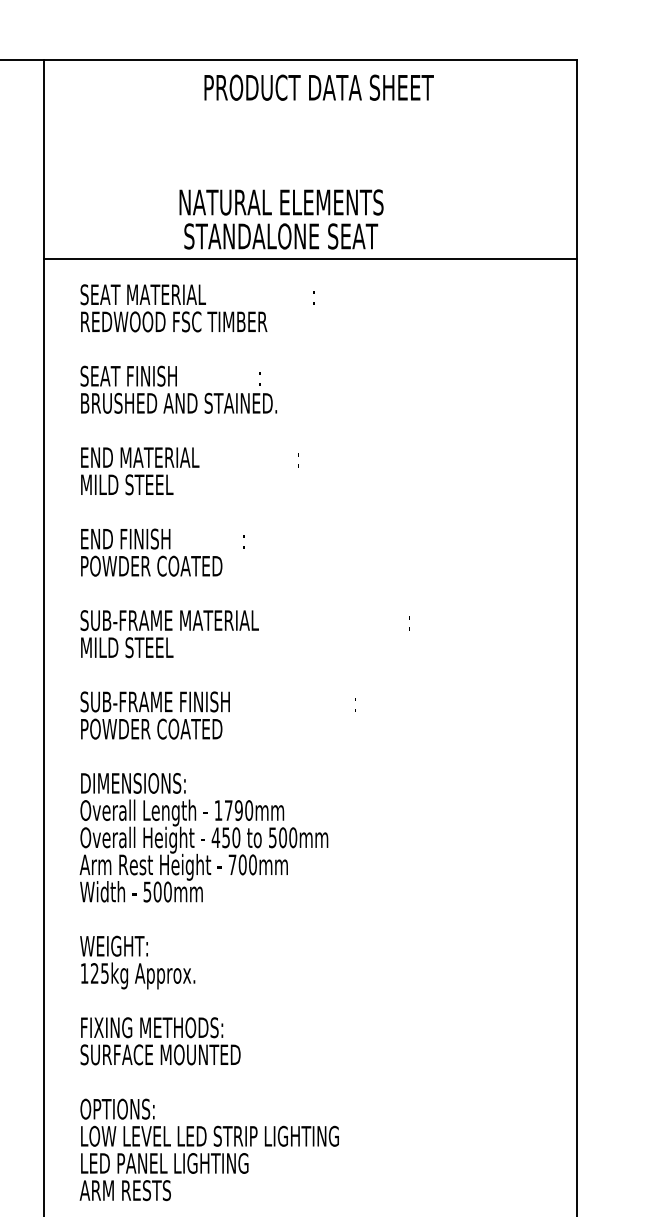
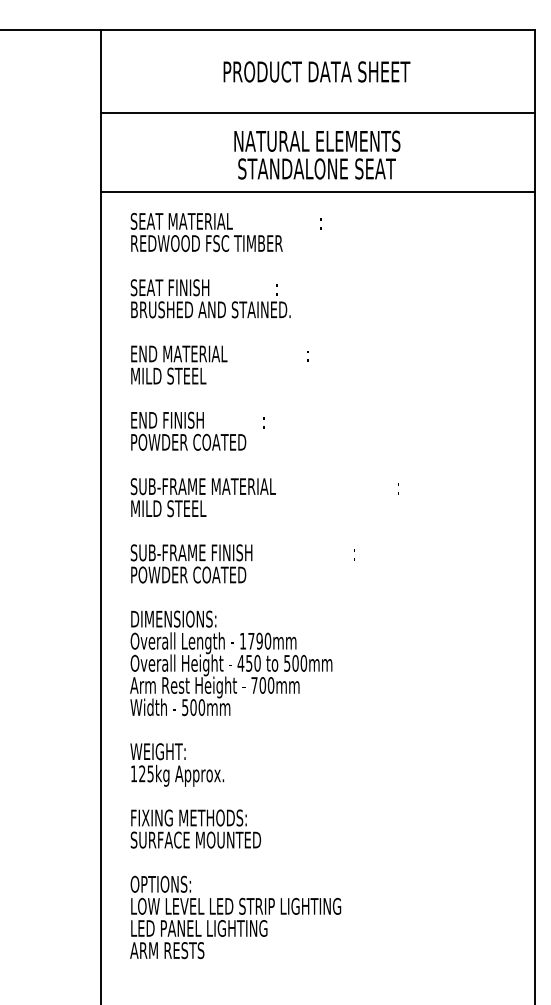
text: (318, 87) -> (316, 71), moved
line: (309, 160) -> (317, 112), added
text: (281, 218) -> (317, 154), moved

